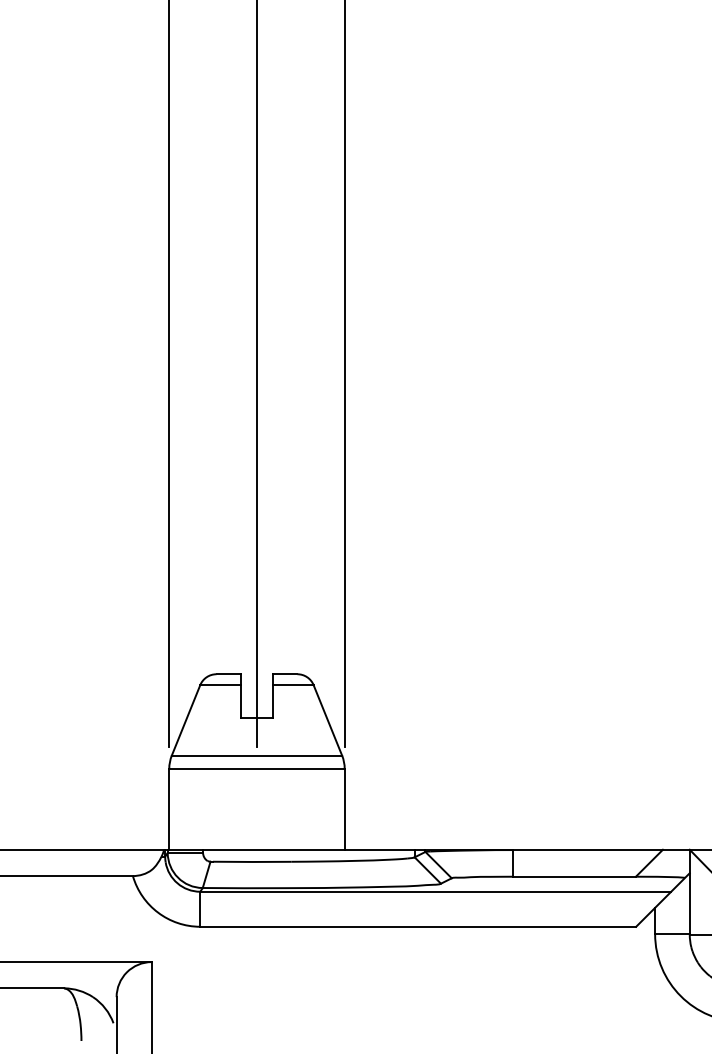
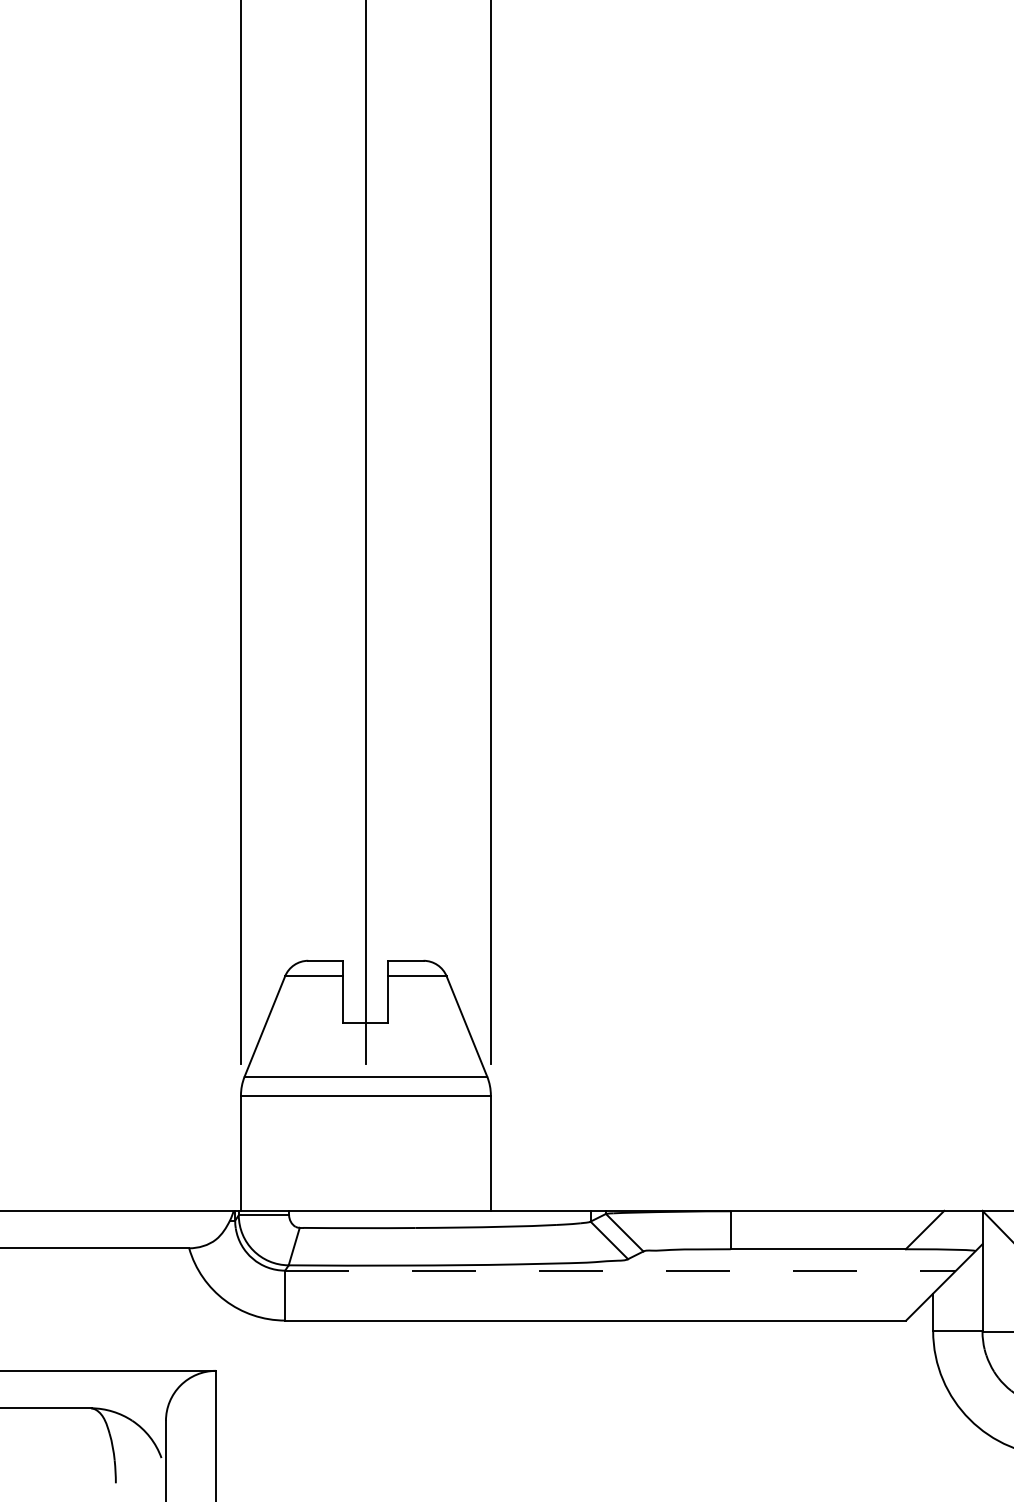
line: (436, 891) -> (621, 1270), solid -> dashed

